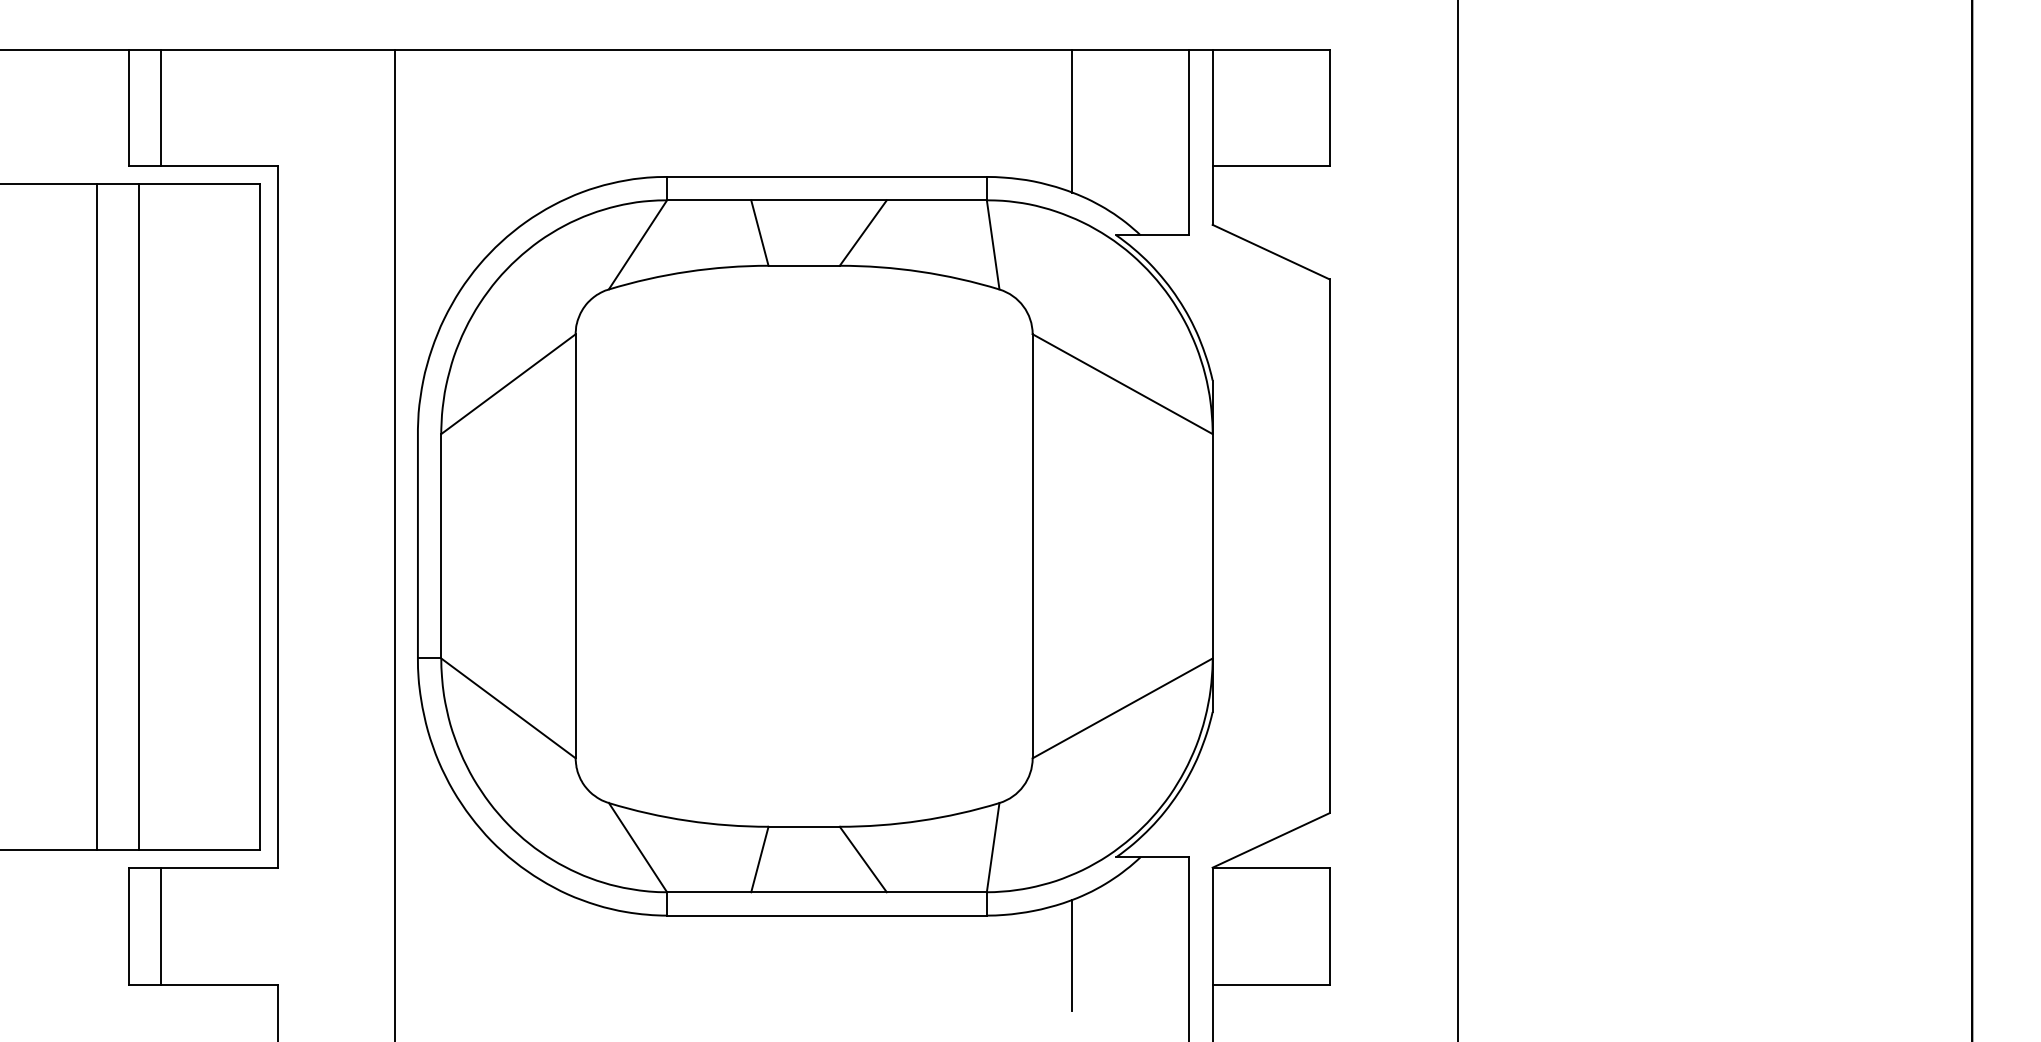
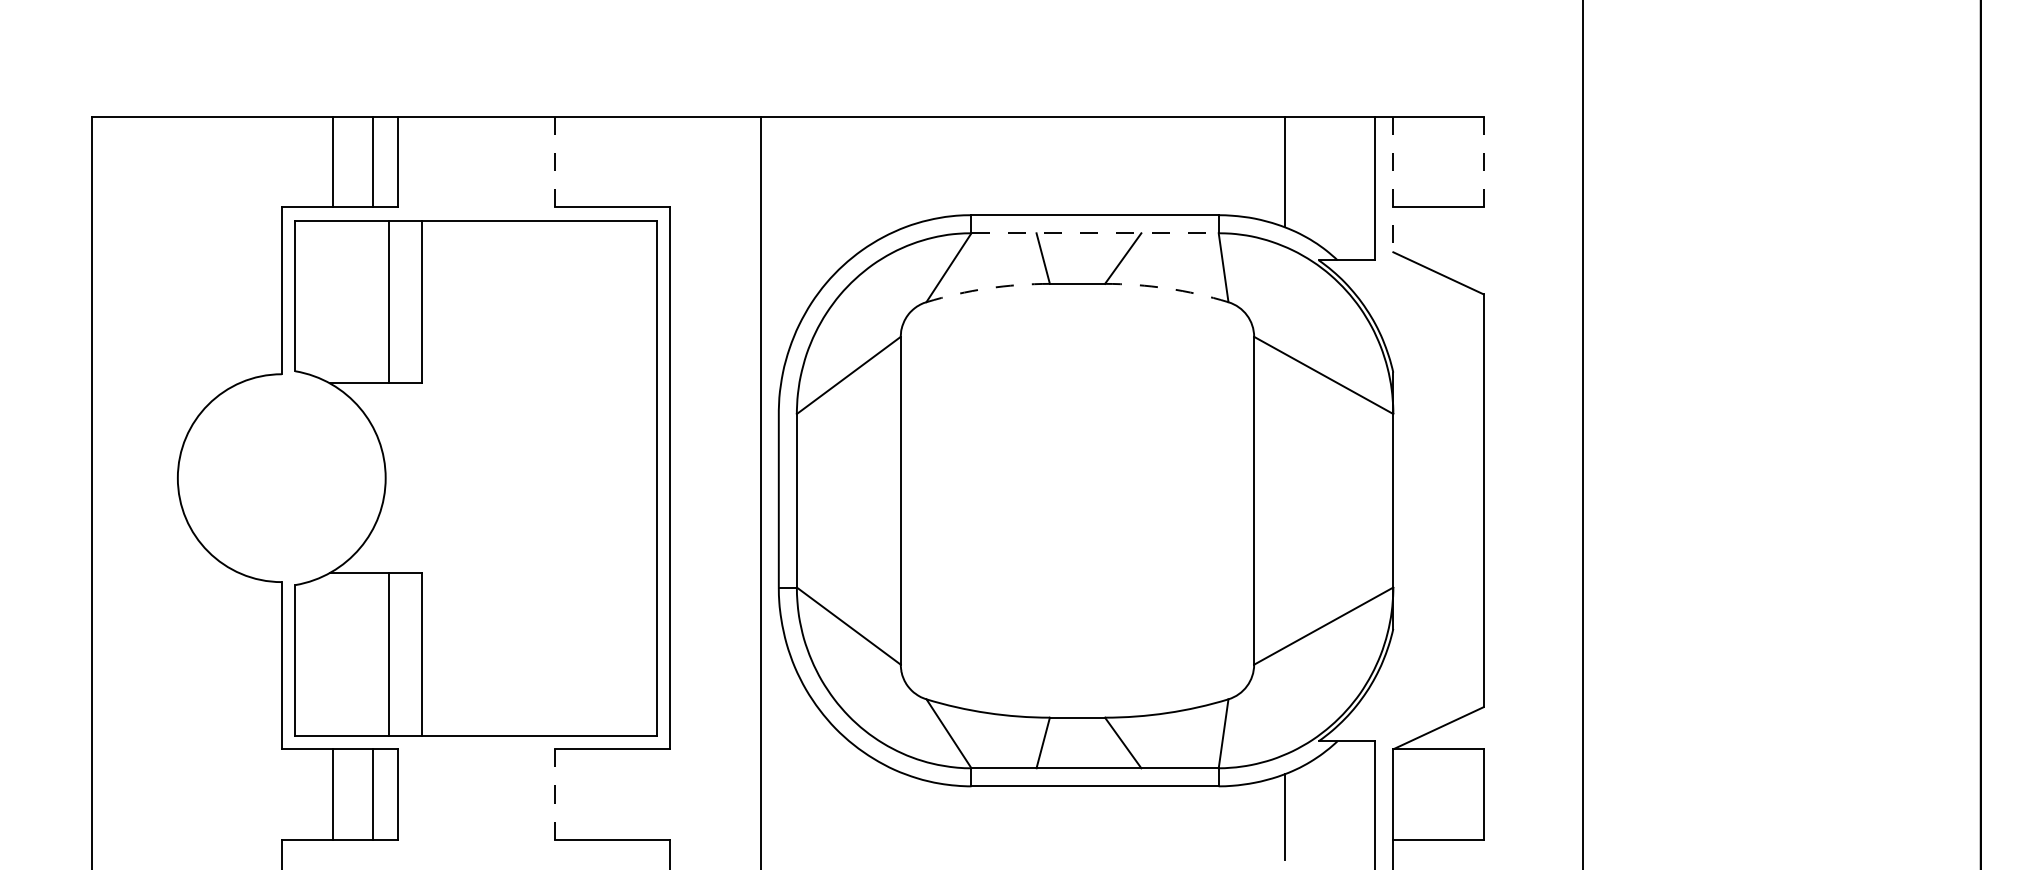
line: (160, 107) -> (579, 161), removed
line: (129, 108) -> (555, 162), solid -> dashed
line: (1329, 108) -> (1483, 162), solid -> dashed
line: (1212, 137) -> (1393, 184), solid -> dashed
line: (827, 200) -> (1095, 233), solid -> dashed
arc: (687, 271) -> (987, 288), solid -> dashed
arc: (920, 271) -> (1167, 288), solid -> dashed
line: (96, 516) -> (530, 477), removed
line: (139, 516) -> (563, 477), removed
line: (129, 924) -> (555, 793), solid -> dashed
line: (160, 926) -> (579, 794), removed

